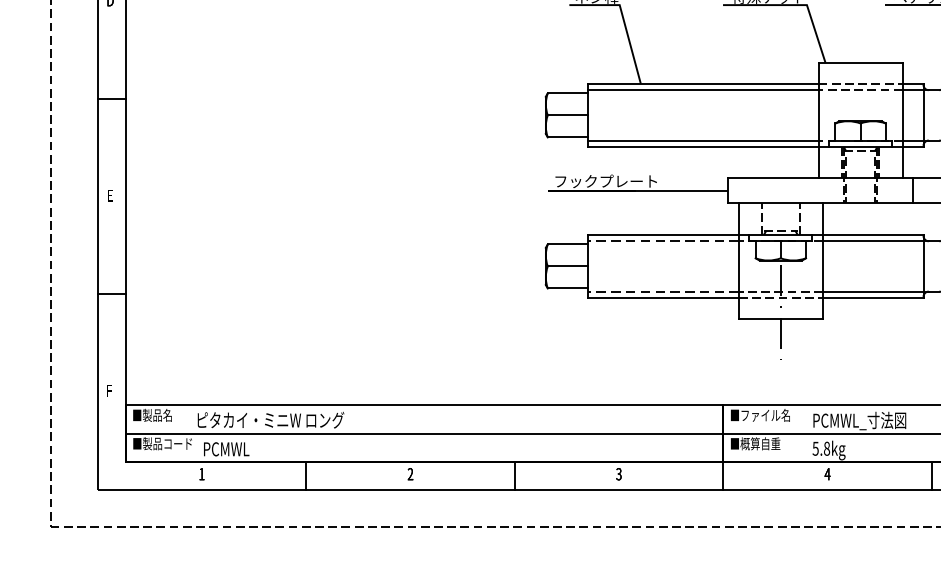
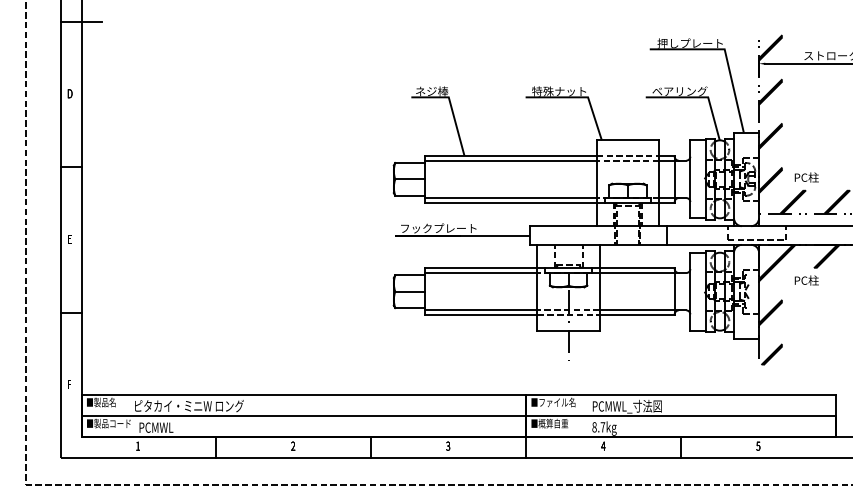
line: (662, 240) -> (480, 272), dashed -> solid
line: (662, 291) -> (480, 310), dashed -> solid
text: (821, 449) -> (598, 427), 5.8kg -> 8.7kg

